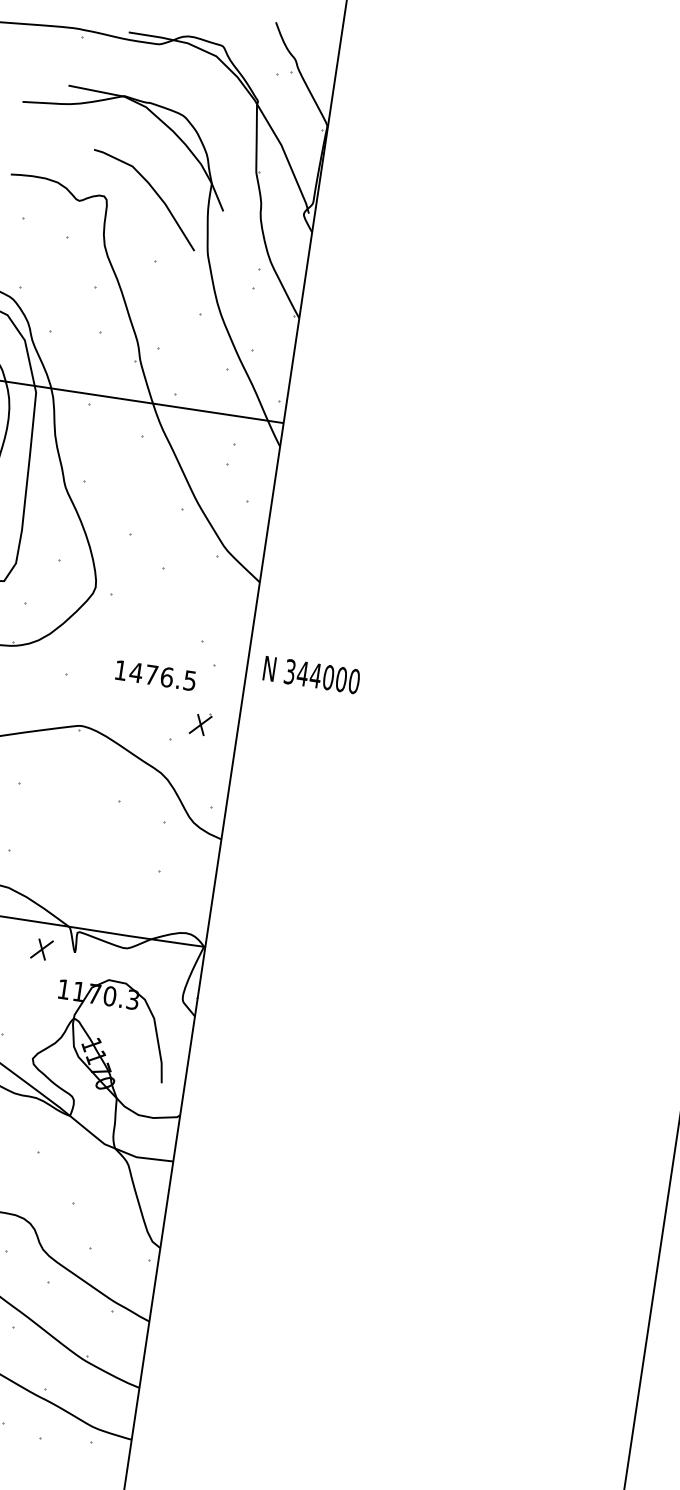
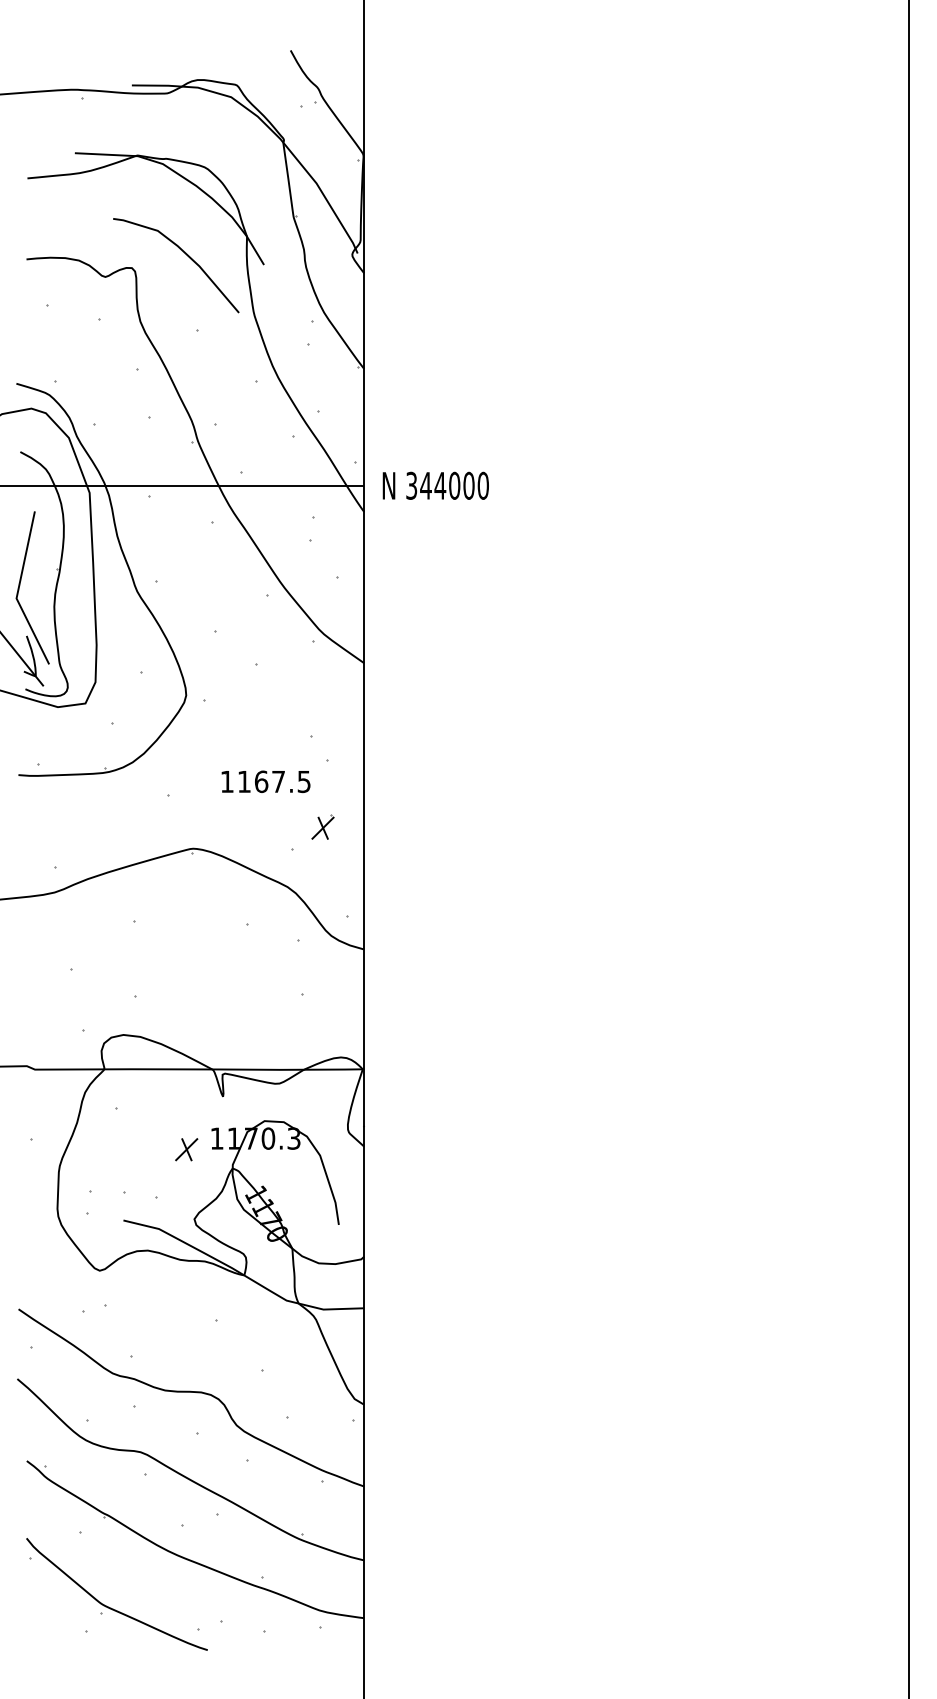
text: (151, 674) -> (261, 781), 1476.5 -> 1167.5
text: (311, 674) -> (435, 485), moved
part: (41, 949) -> (186, 1149), moved

